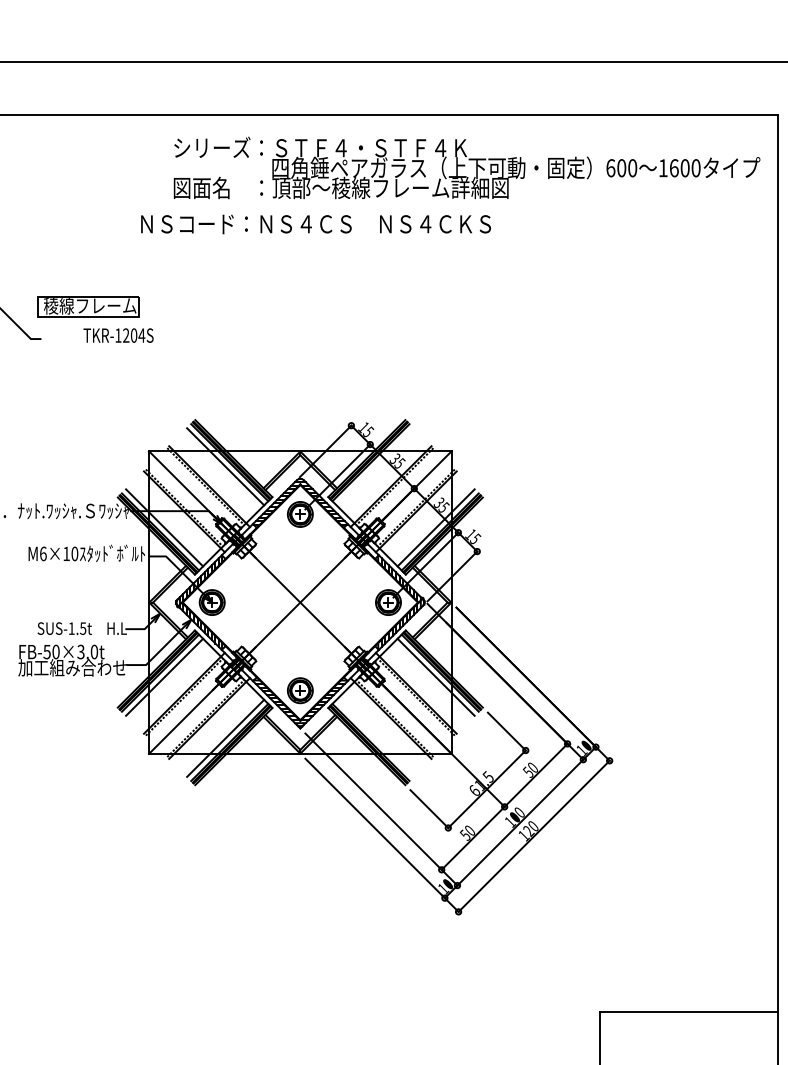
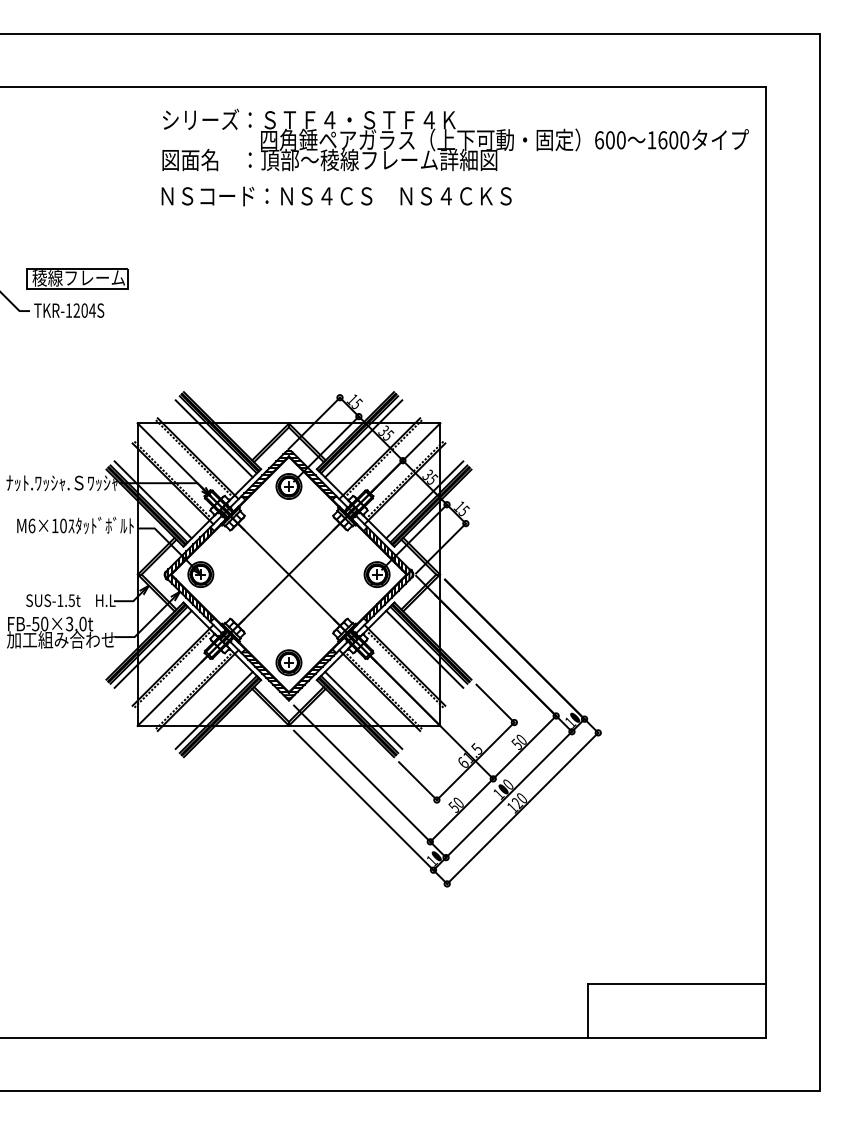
text: (315, 224) -> (336, 196), moved
text: (118, 335) -> (69, 310), moved
line: (374, 466) -> (363, 438), added
line: (374, 737) -> (363, 709), added

